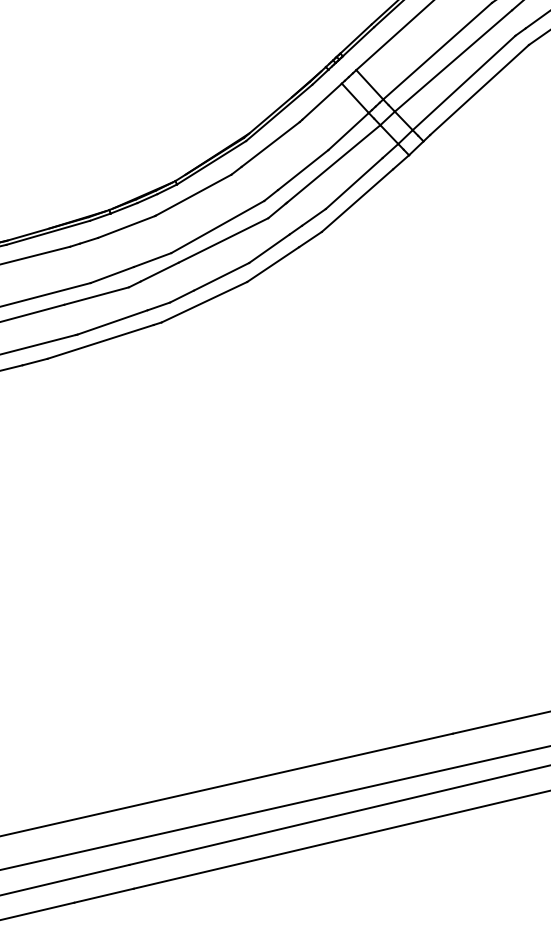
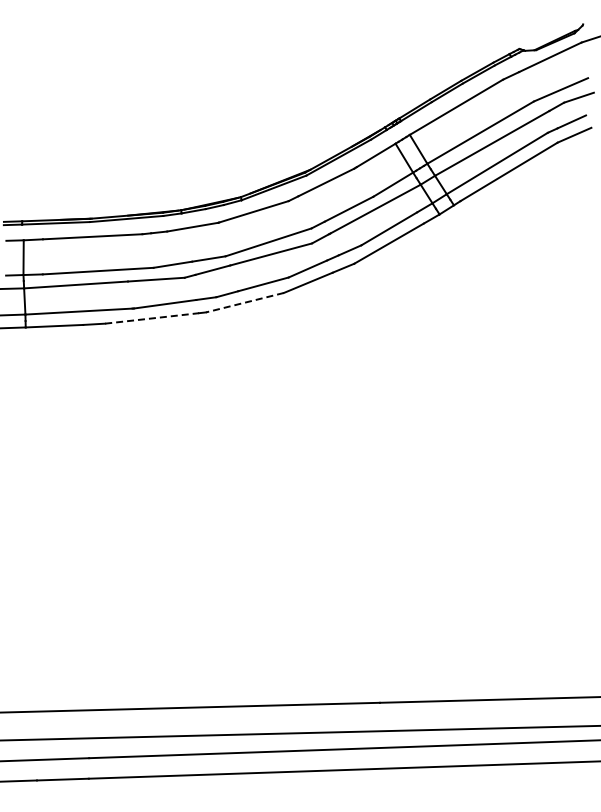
line: (203, 302) -> (244, 302), solid -> dashed
line: (101, 341) -> (152, 318), solid -> dashed

